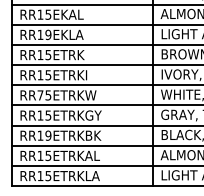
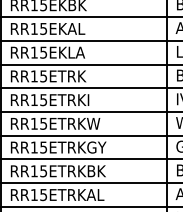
text: (48, 34) -> (43, 52), RR19EKLA -> RR15EKLA
text: (40, 95) -> (34, 123), RR75ETRKW -> RR15ETRKW
text: (48, 135) -> (43, 171), RR19ETRKBK -> RR15ETRKBK

